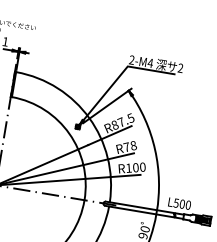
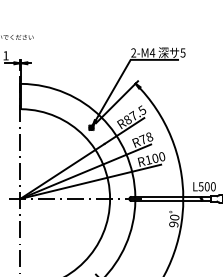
text: (180, 67) -> (182, 52), 2 -> 5

